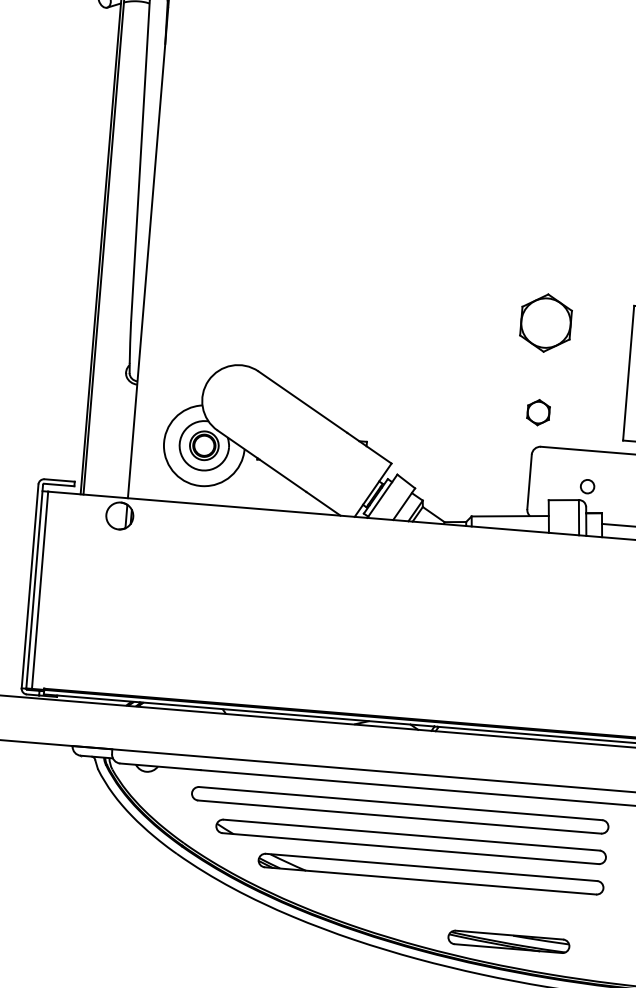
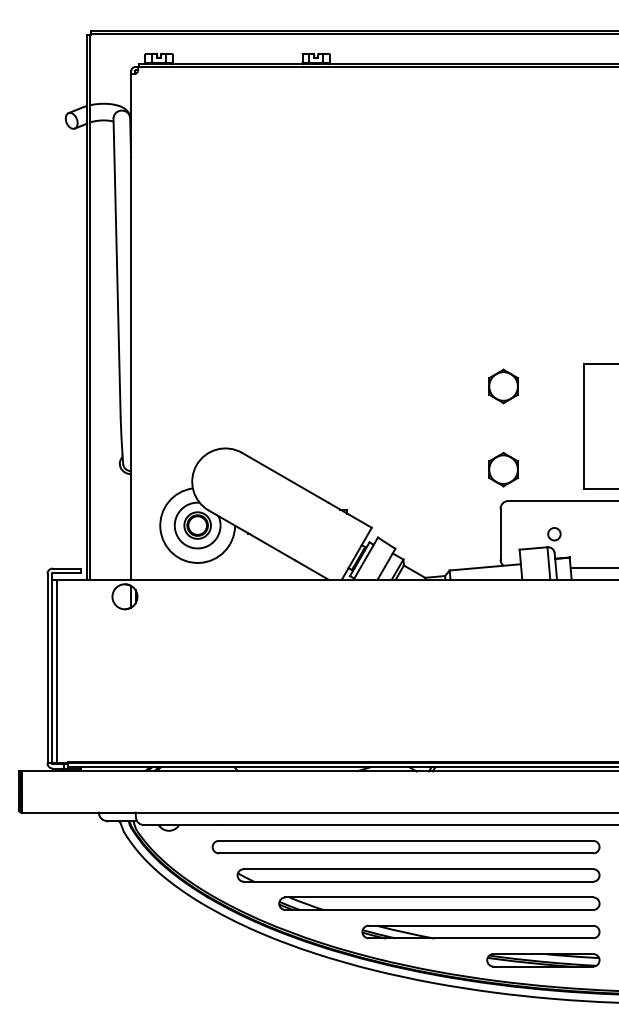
part: (545, 323) -> (503, 386), size x0.62
part: (538, 412) -> (503, 469), size x1.43
part: (472, 907) -> (480, 931), added
part: (509, 942) -> (543, 960), moved

